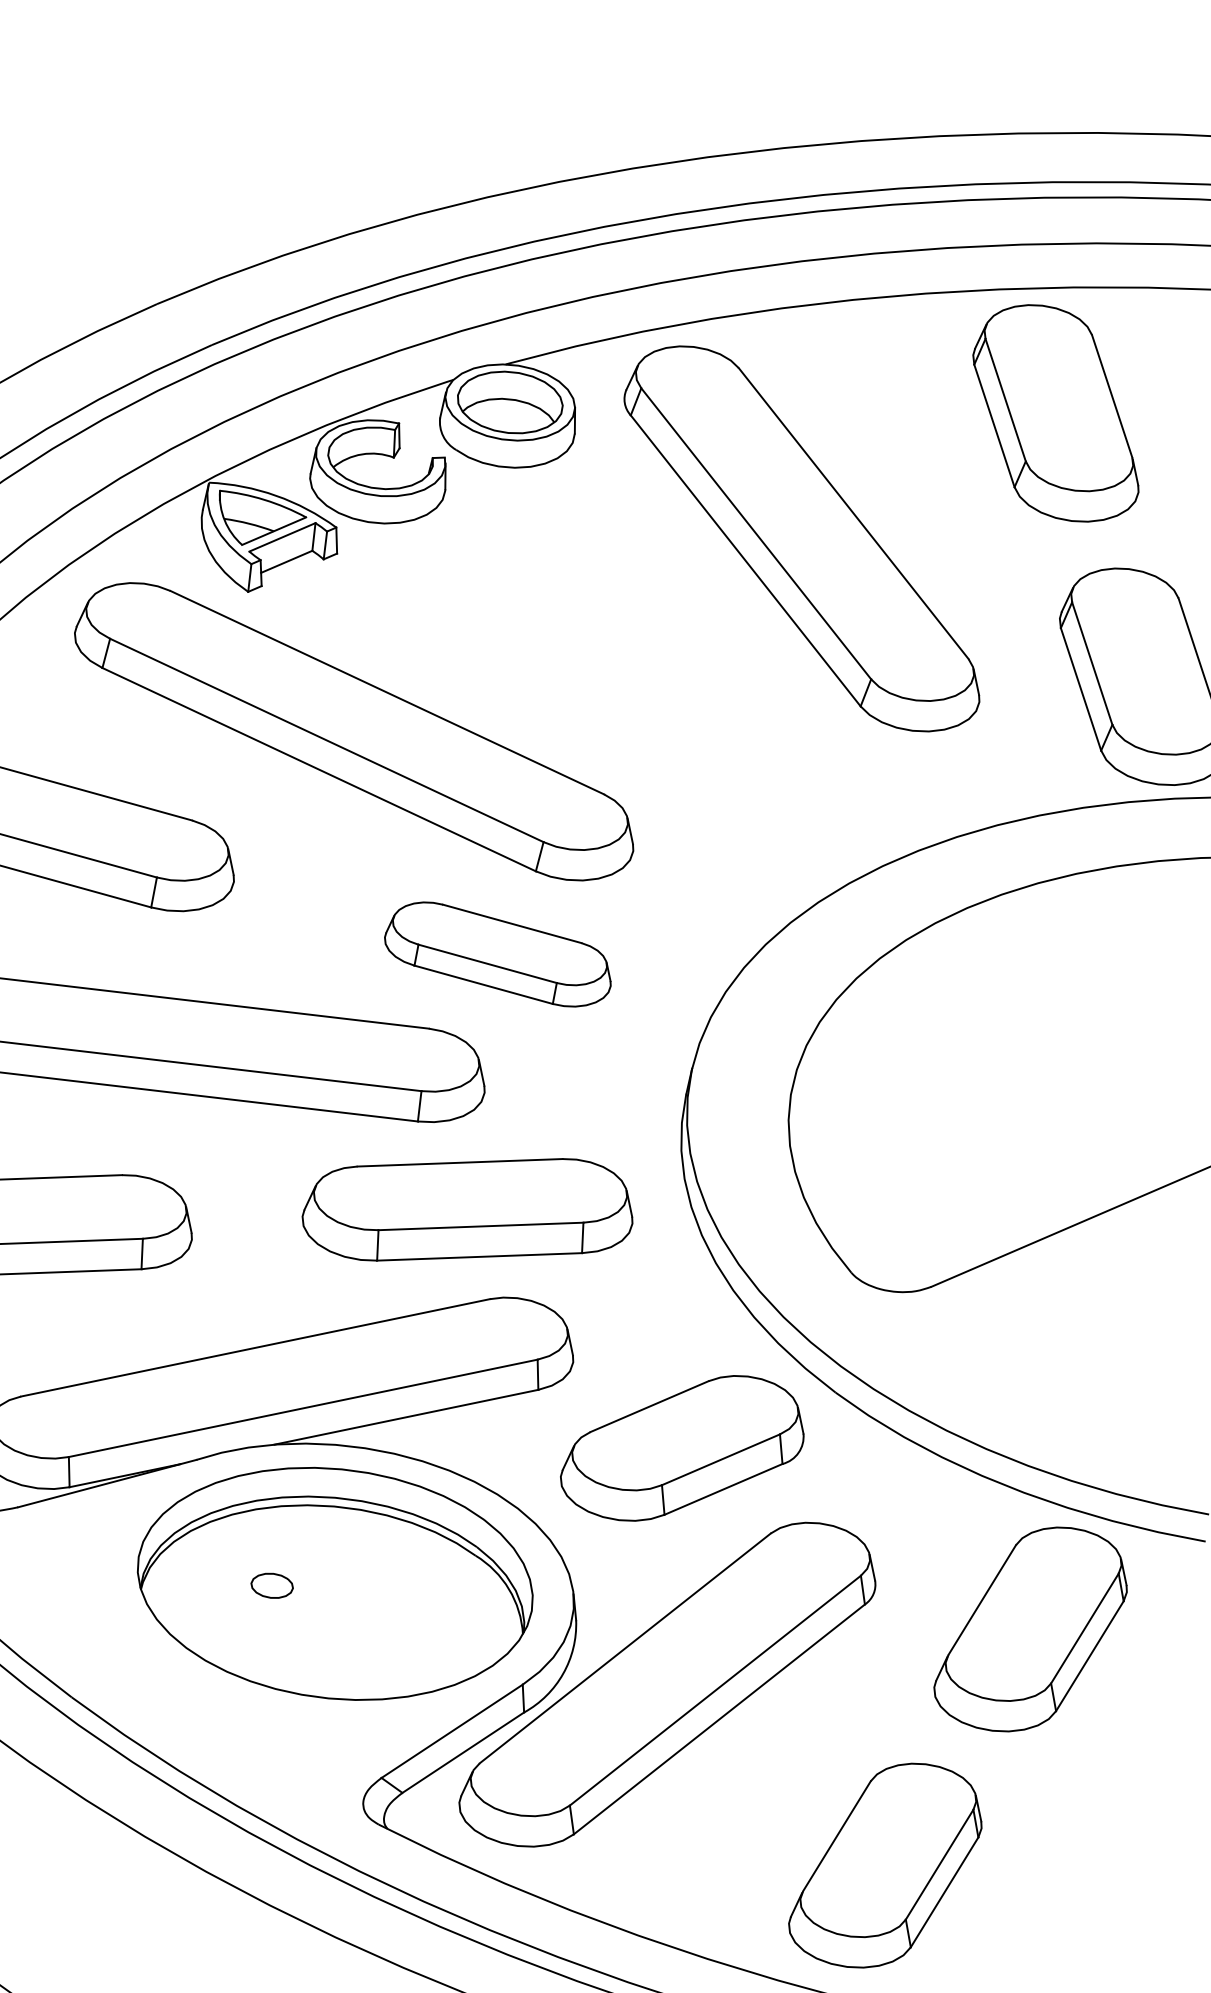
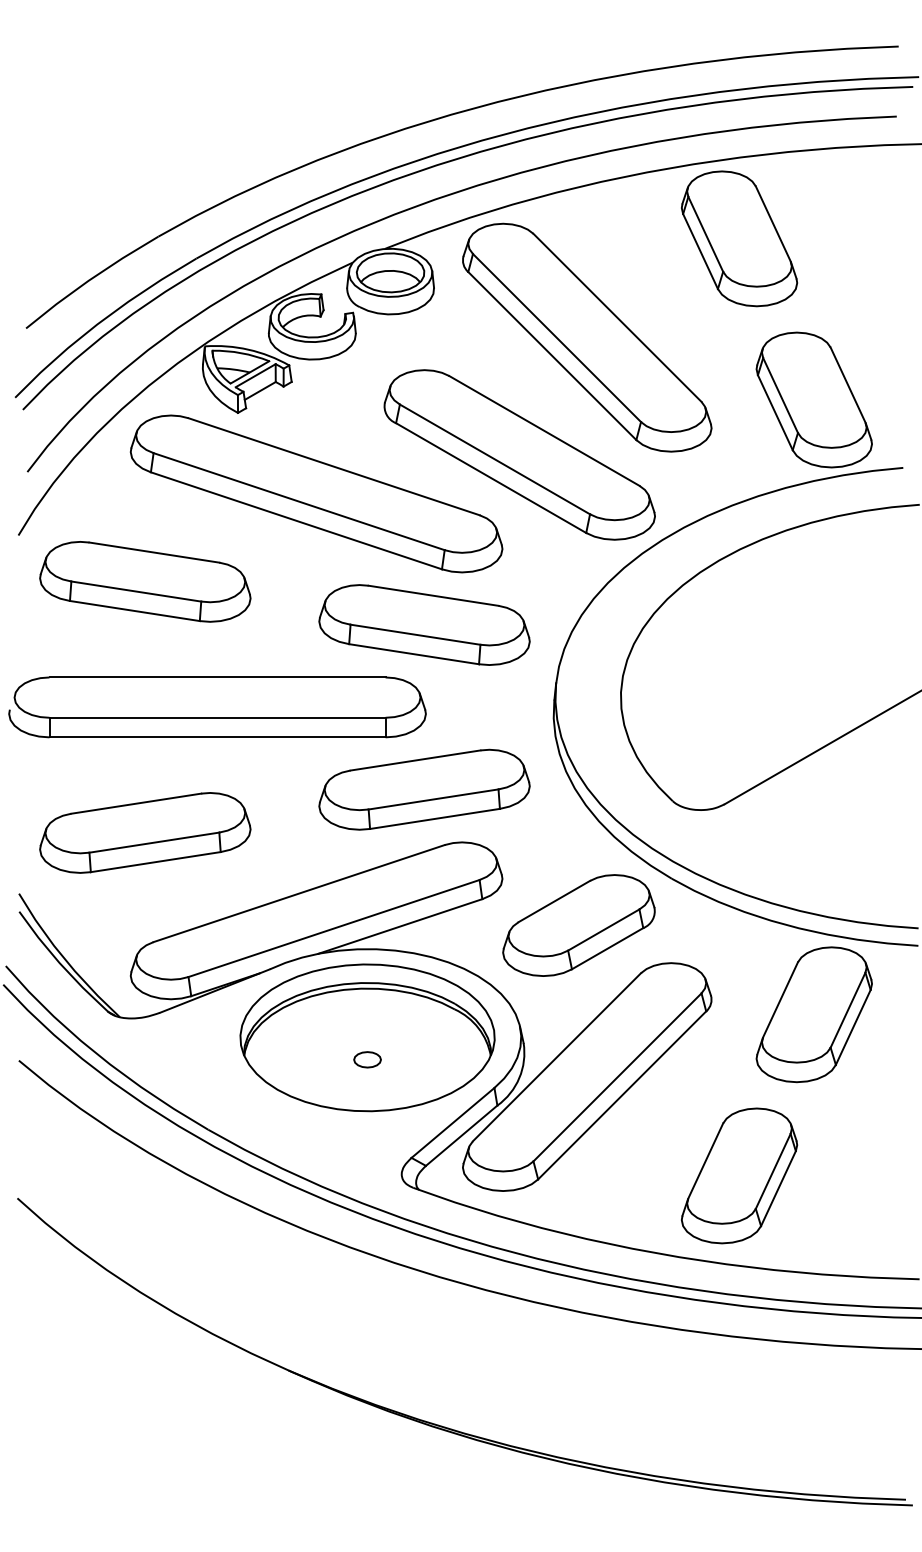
part: (676, 707) -> (519, 454), added
part: (498, 953) -> (424, 624), size x1.43
part: (272, 1585) -> (367, 1059), moved

